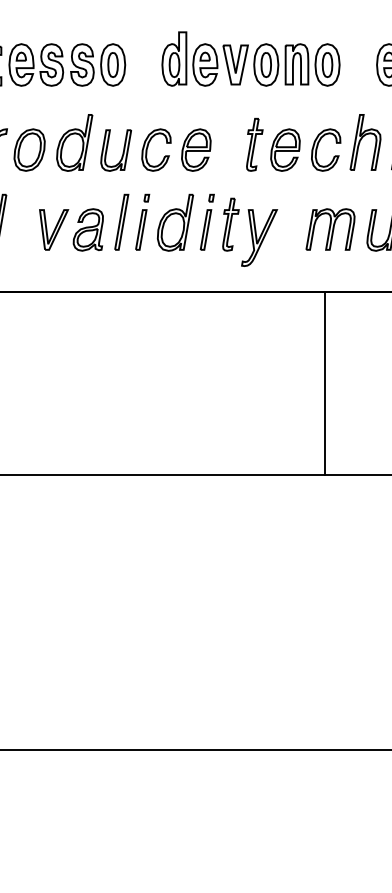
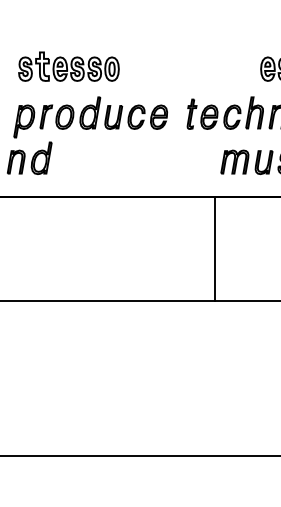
part: (250, 58) -> (189, 65), removed
part: (158, 230) -> (137, 162), removed
line: (324, 382) -> (214, 248), moved

